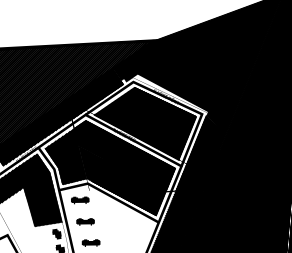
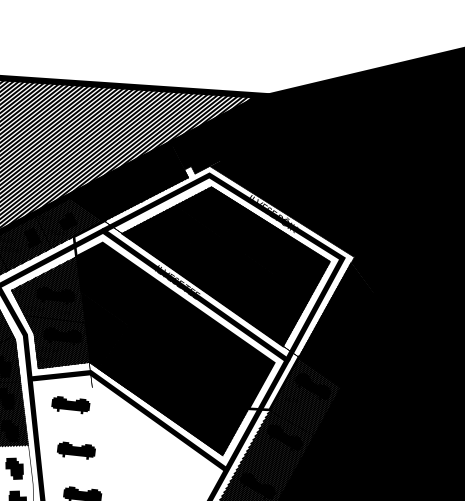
fill: (170, 92) -> (282, 206), added

